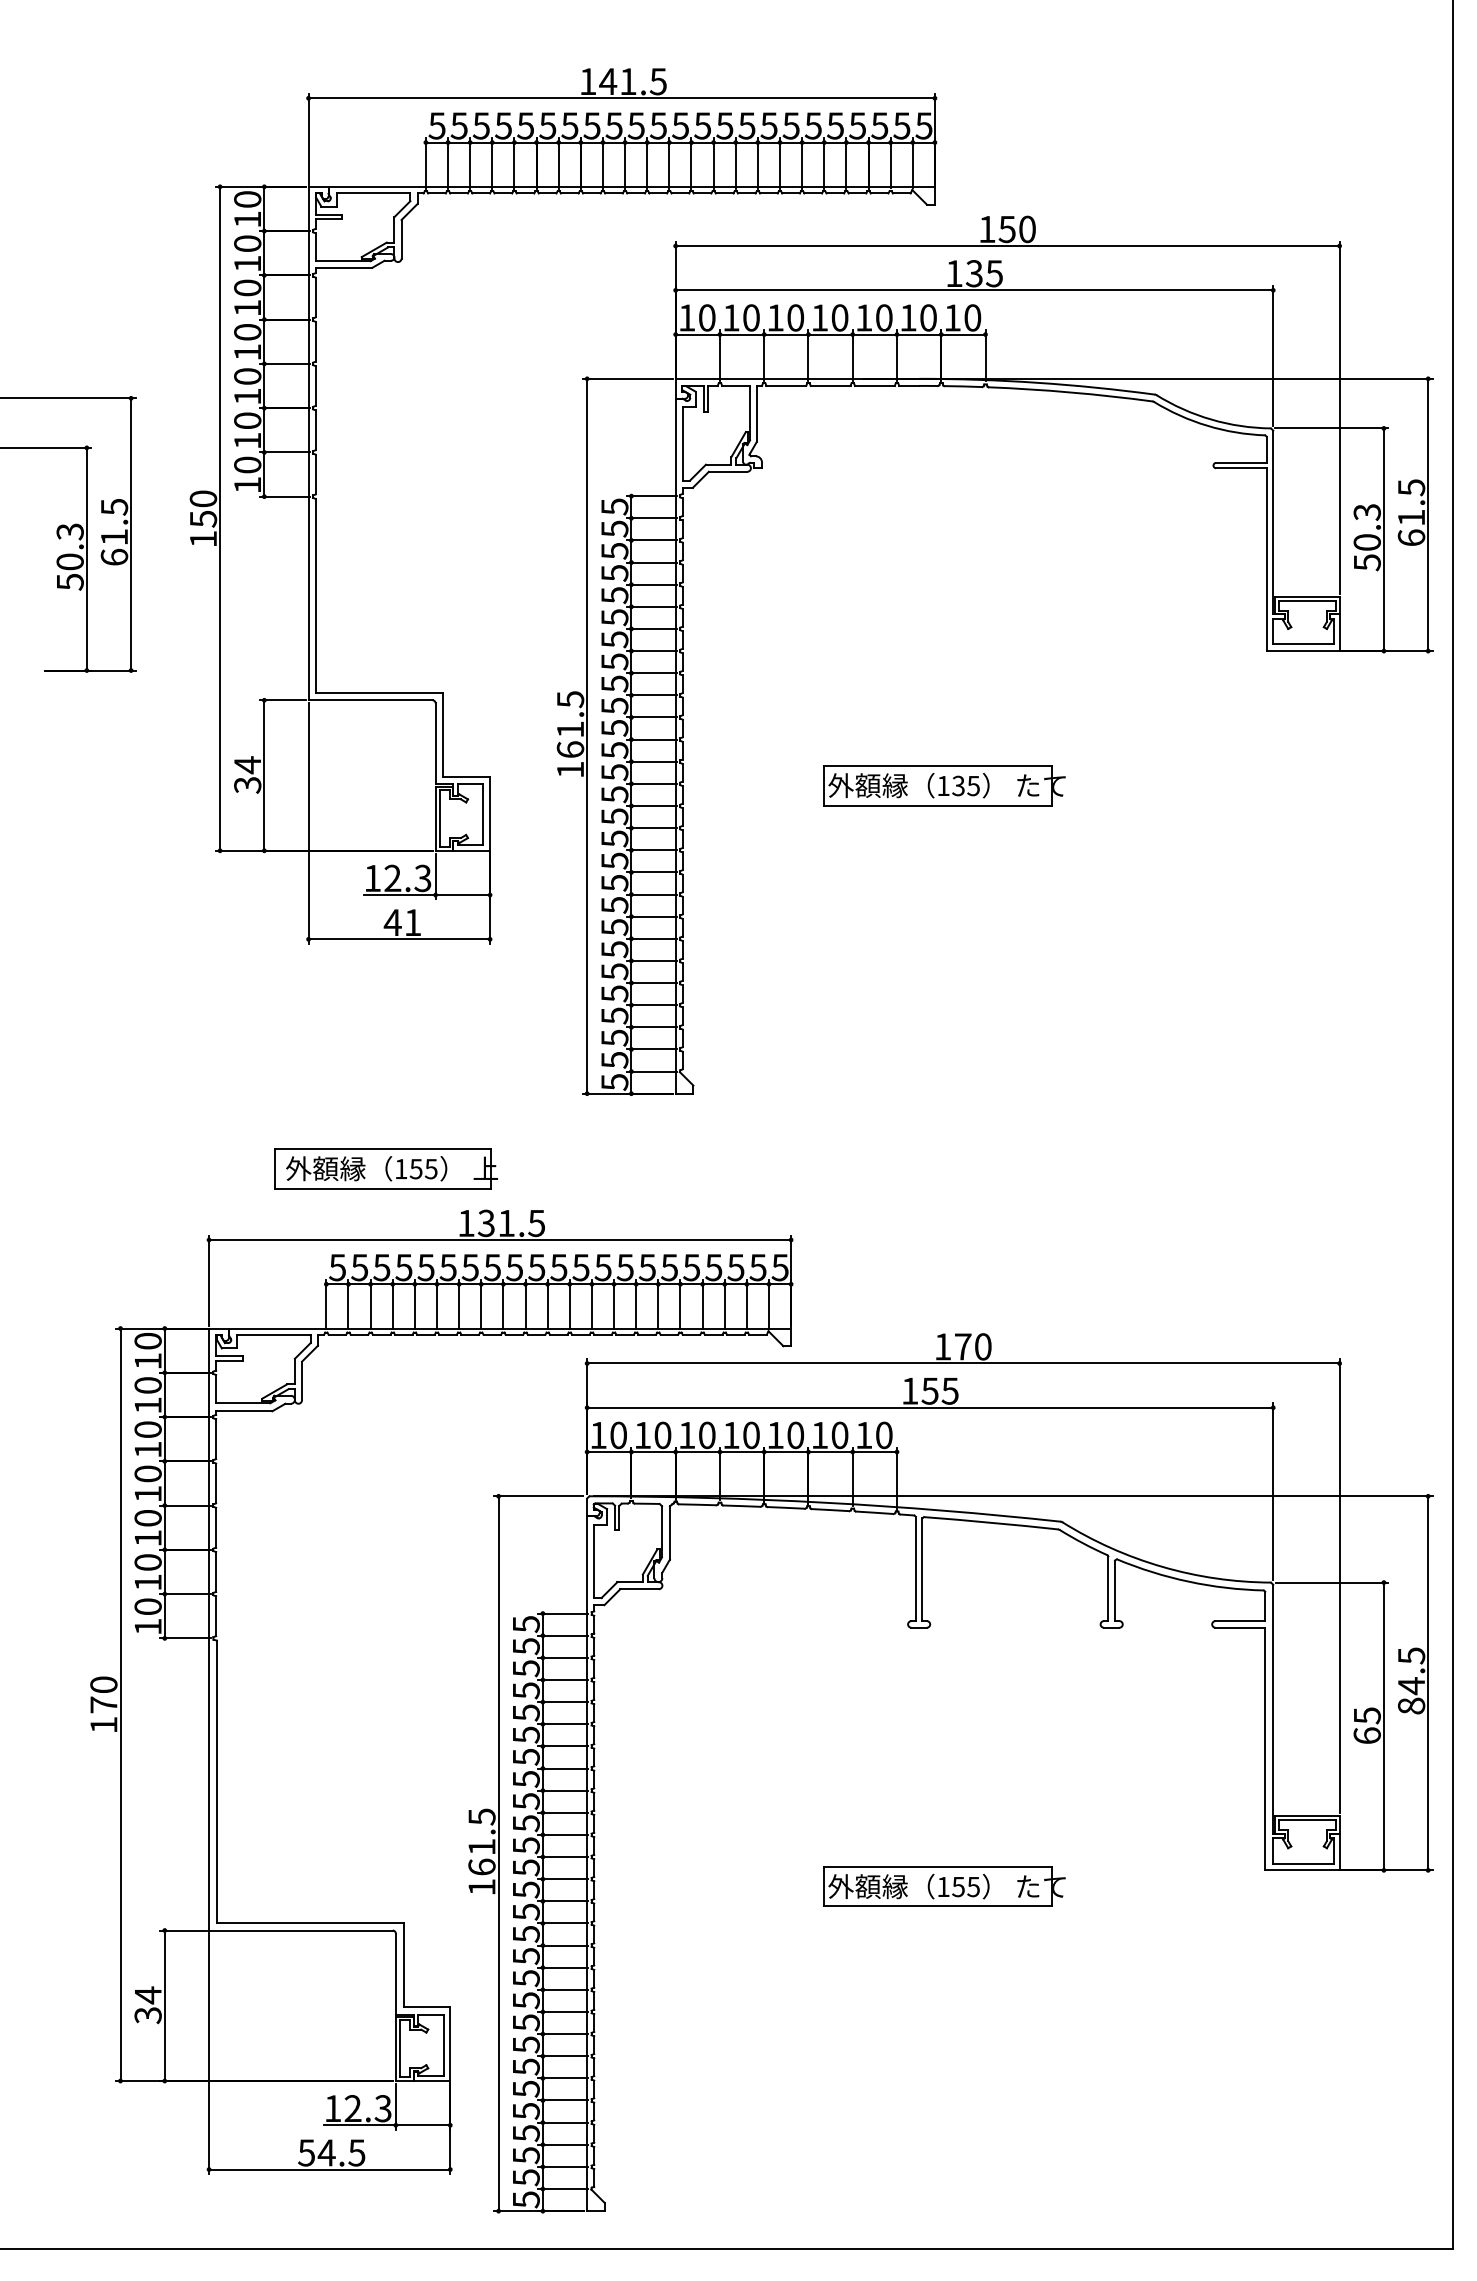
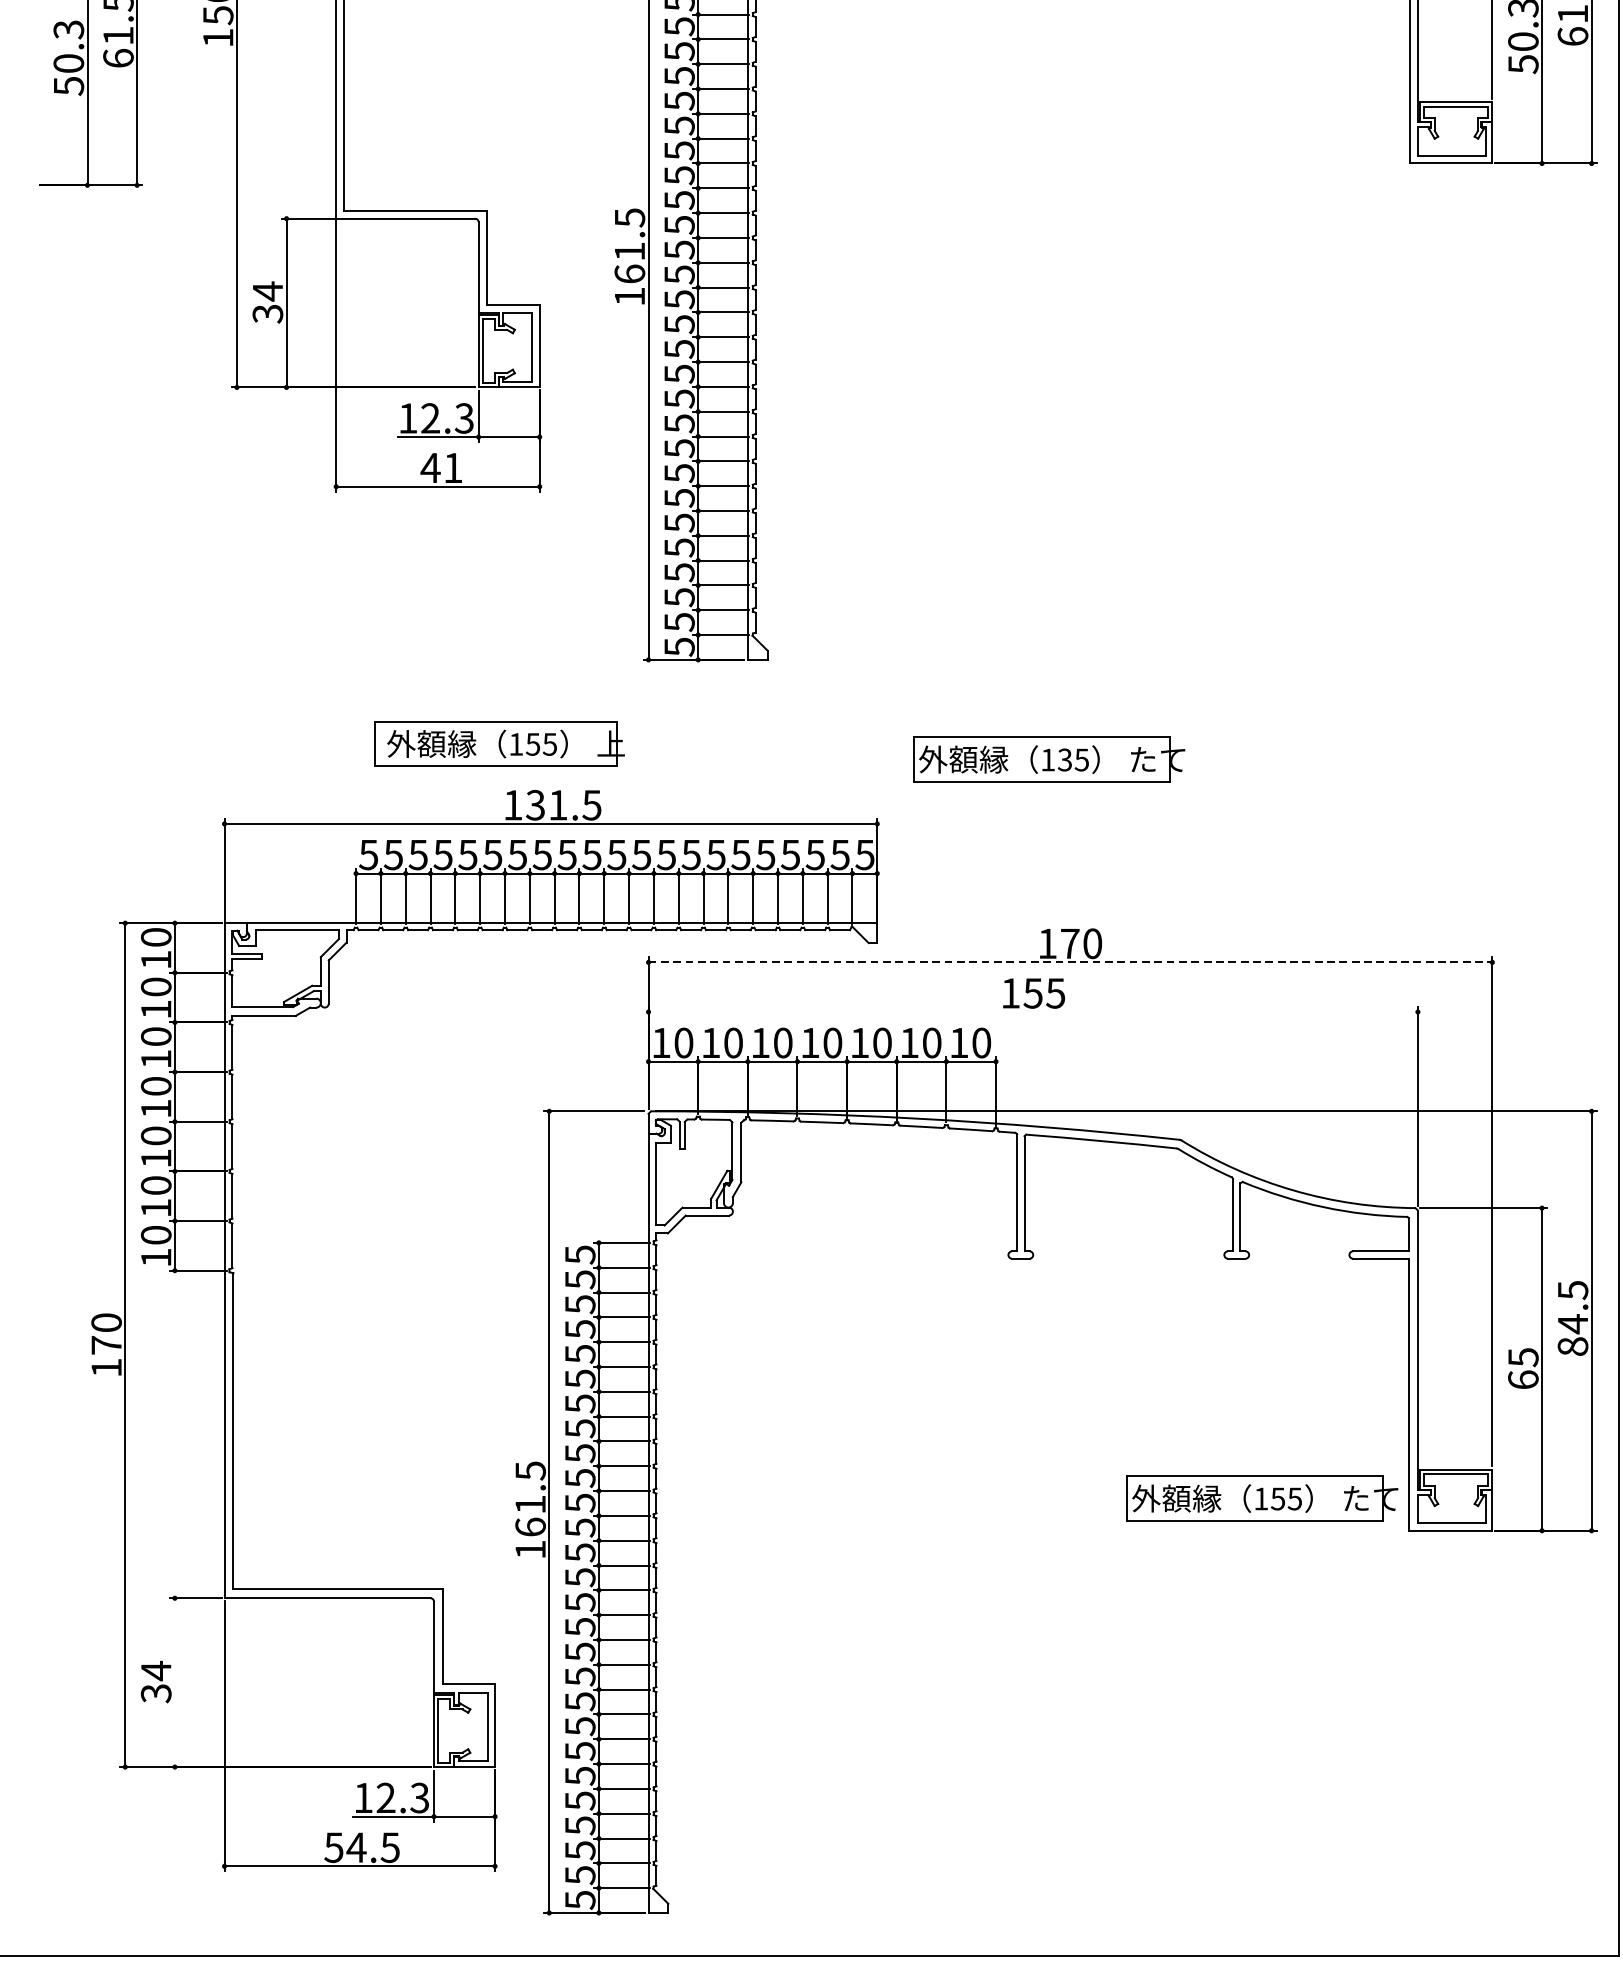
part: (944, 785) -> (1049, 759), moved
part: (385, 1168) -> (498, 743), moved
line: (963, 1363) -> (1070, 962), solid -> dashed
line: (930, 1407) -> (1033, 1011), removed
part: (944, 1886) -> (1262, 1498), moved
line: (164, 2005) -> (174, 1682), removed

